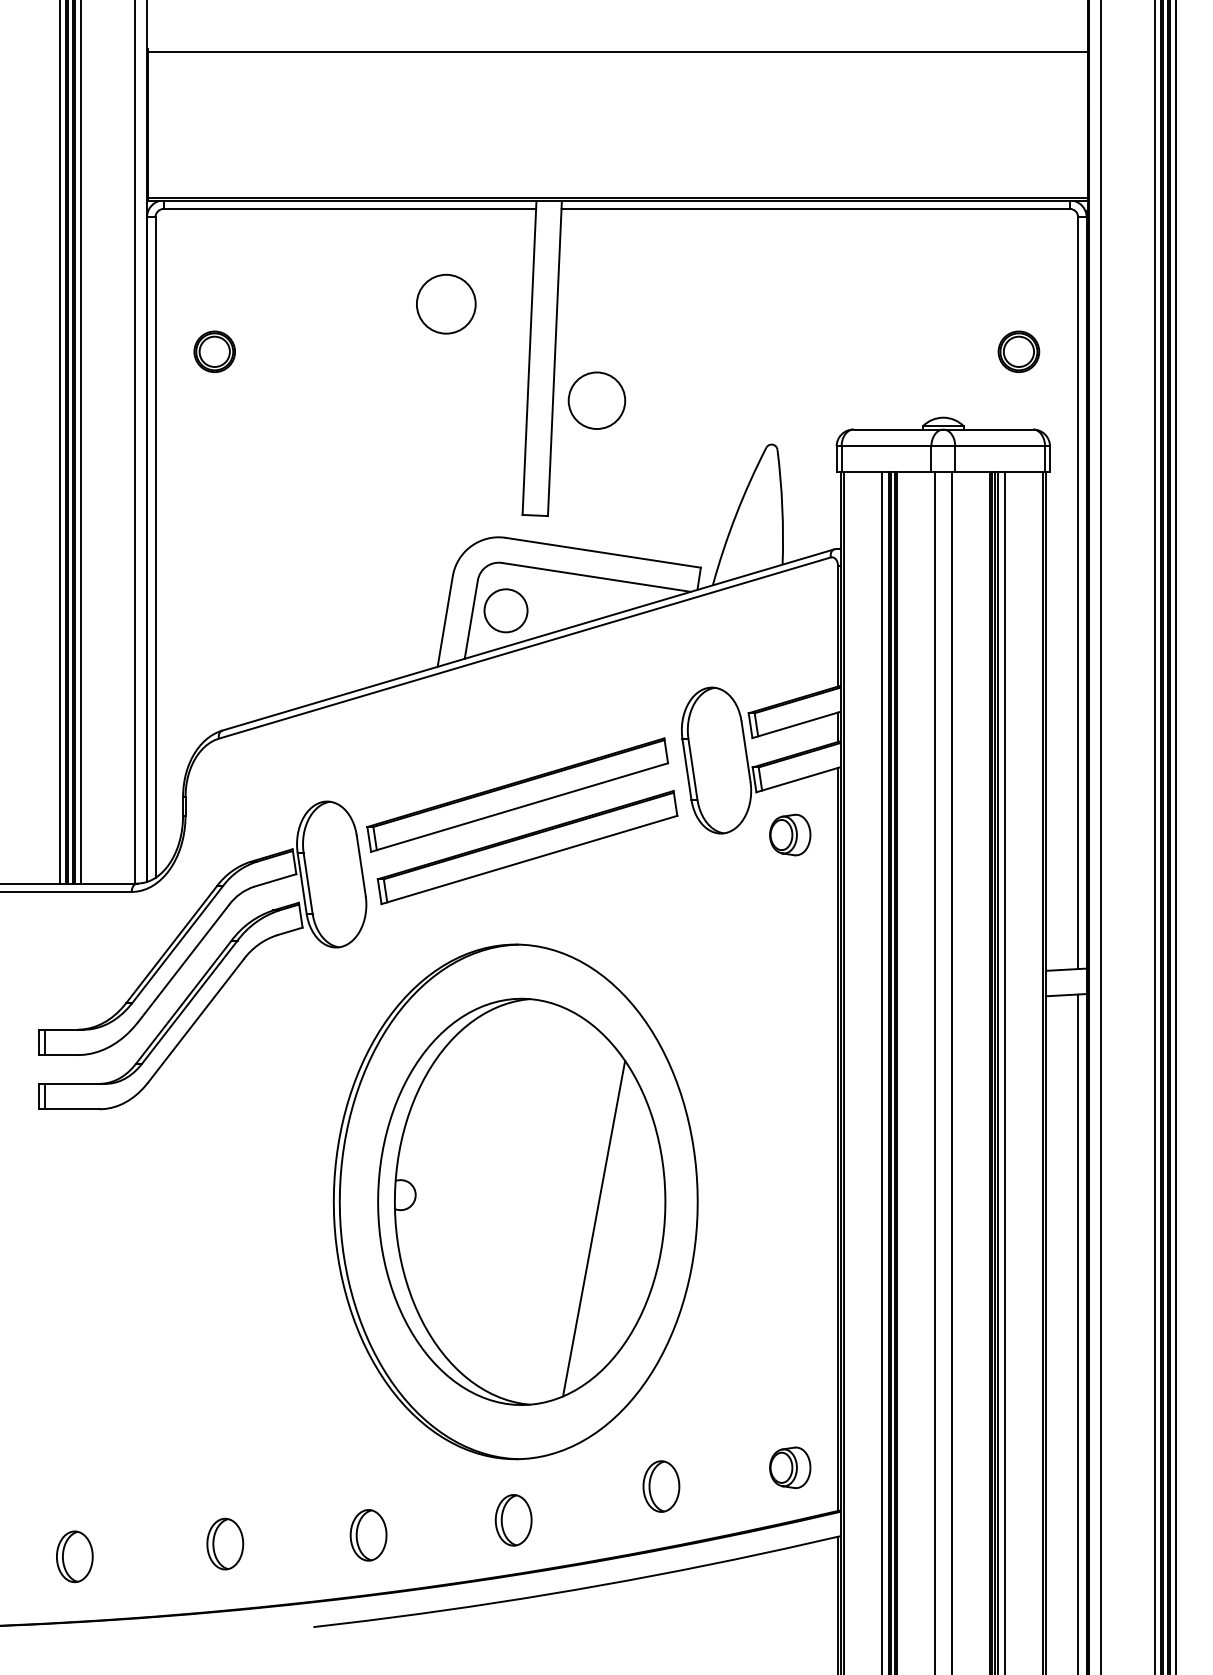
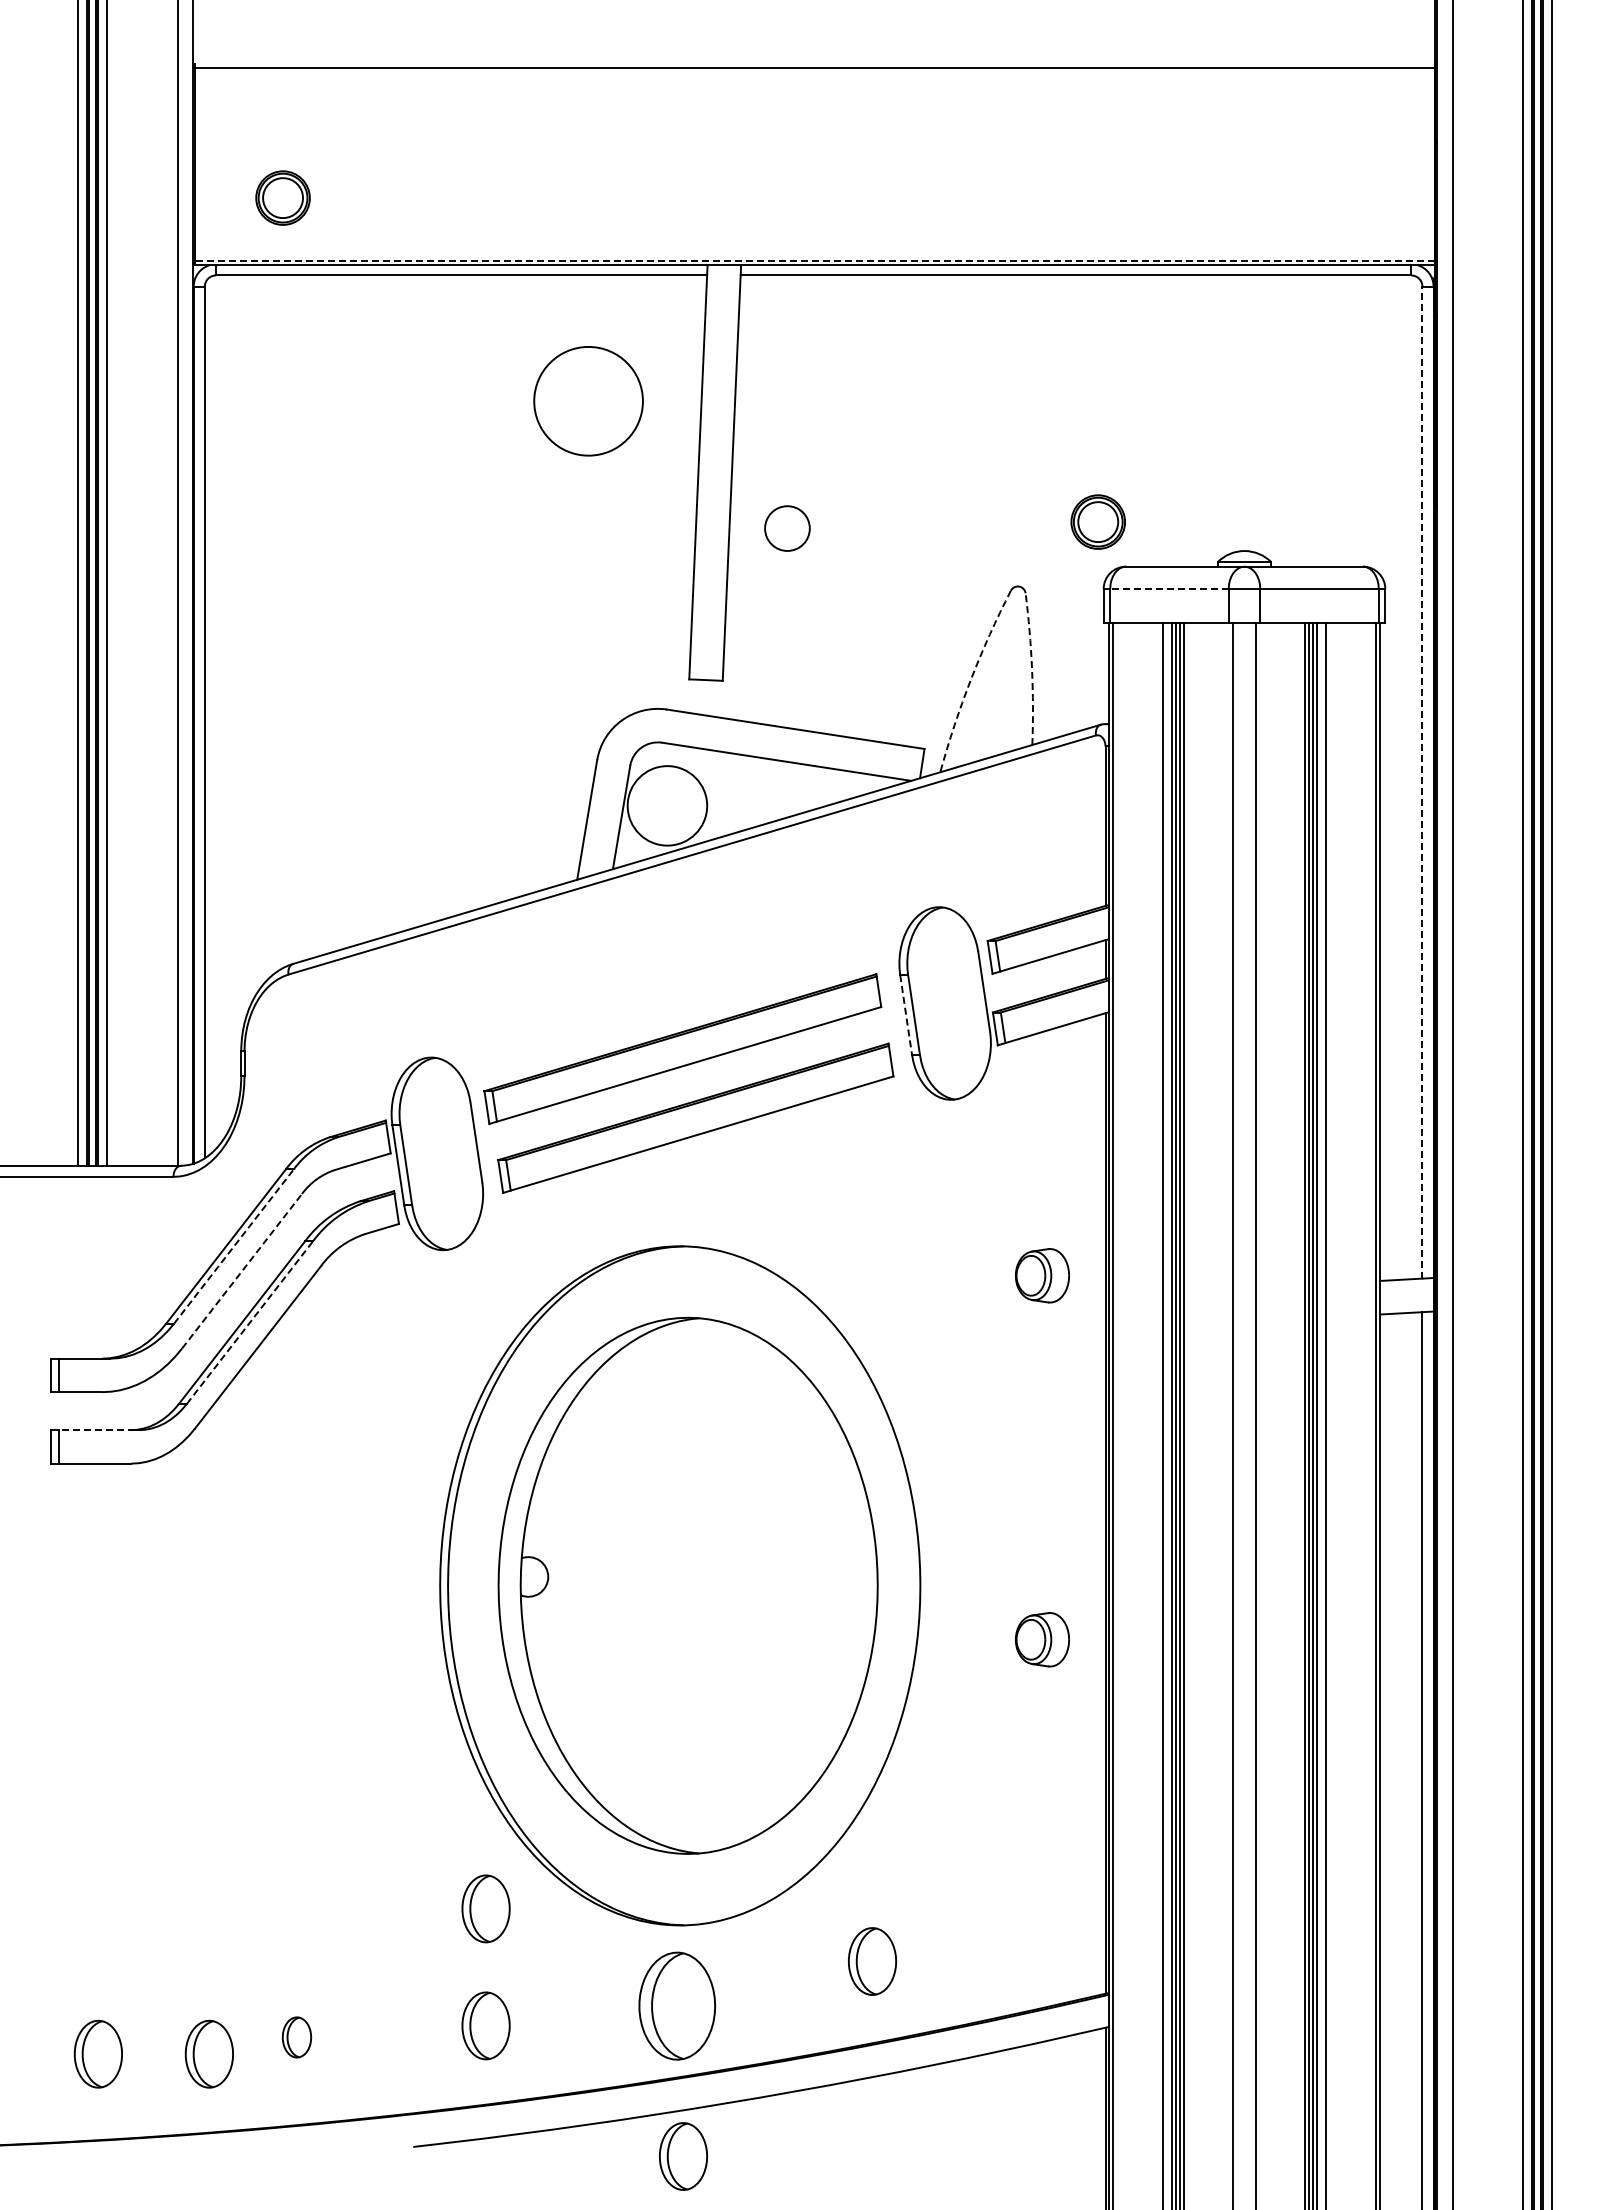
line: (617, 197) -> (814, 260), solid -> dashed
circle: (446, 304) -> (588, 401), size x1.4
part: (214, 351) -> (282, 197), moved
part: (1018, 351) -> (1097, 521), moved
circle: (597, 400) -> (787, 528), size x0.6
line: (885, 446) -> (1168, 589), solid -> dashed
arc: (782, 507) -> (1032, 669), solid -> dashed
arc: (735, 515) -> (970, 679), solid -> dashed
line: (1078, 593) -> (1422, 782), solid -> dashed
circle: (506, 610) -> (667, 805), size x1.4
line: (687, 769) -> (906, 1015), solid -> dashed
part: (790, 834) -> (1042, 1275), moved
line: (177, 944) -> (234, 1246), solid -> dashed
line: (184, 963) -> (242, 1271), solid -> dashed
line: (189, 1002) -> (249, 1322), solid -> dashed
line: (69, 1084) -> (91, 1430), solid -> dashed
line: (593, 1228) -> (783, 1620), removed
part: (368, 1446) -> (485, 1908), added
part: (790, 1467) -> (1042, 1639), moved
part: (513, 1519) -> (677, 2005), size x1.6
part: (224, 1544) -> (296, 2037), size x0.6
part: (158, 1556) -> (208, 2053), added
part: (518, 1634) -> (683, 2156), added

